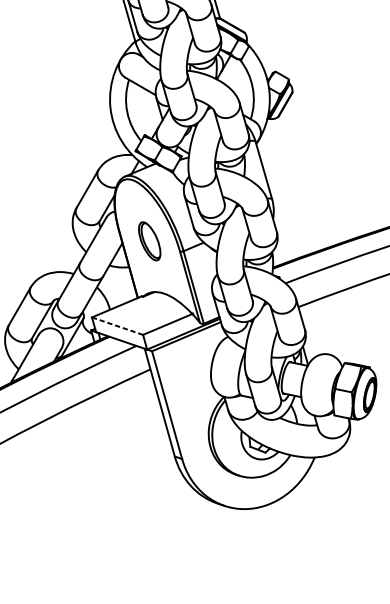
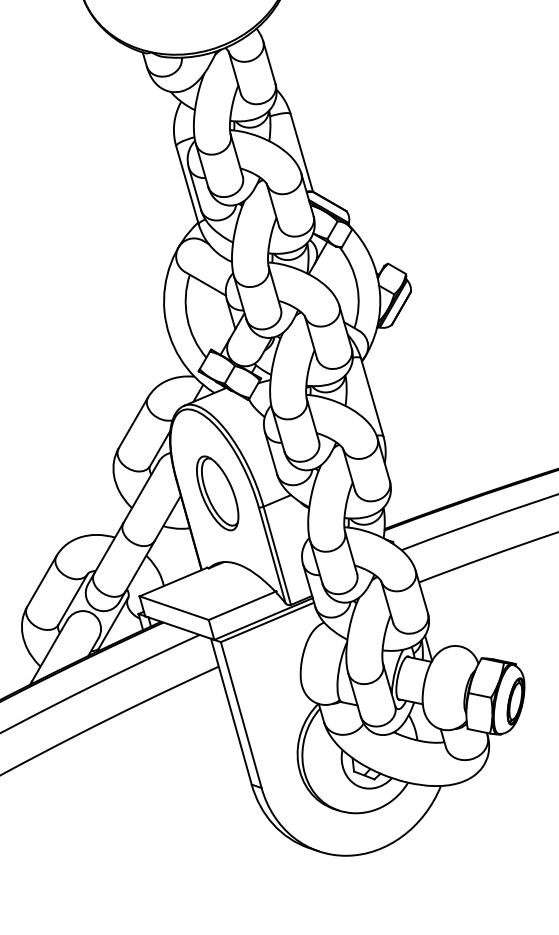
part: (149, 241) -> (217, 493), size x1.43
line: (117, 326) -> (174, 608), dashed -> solid

